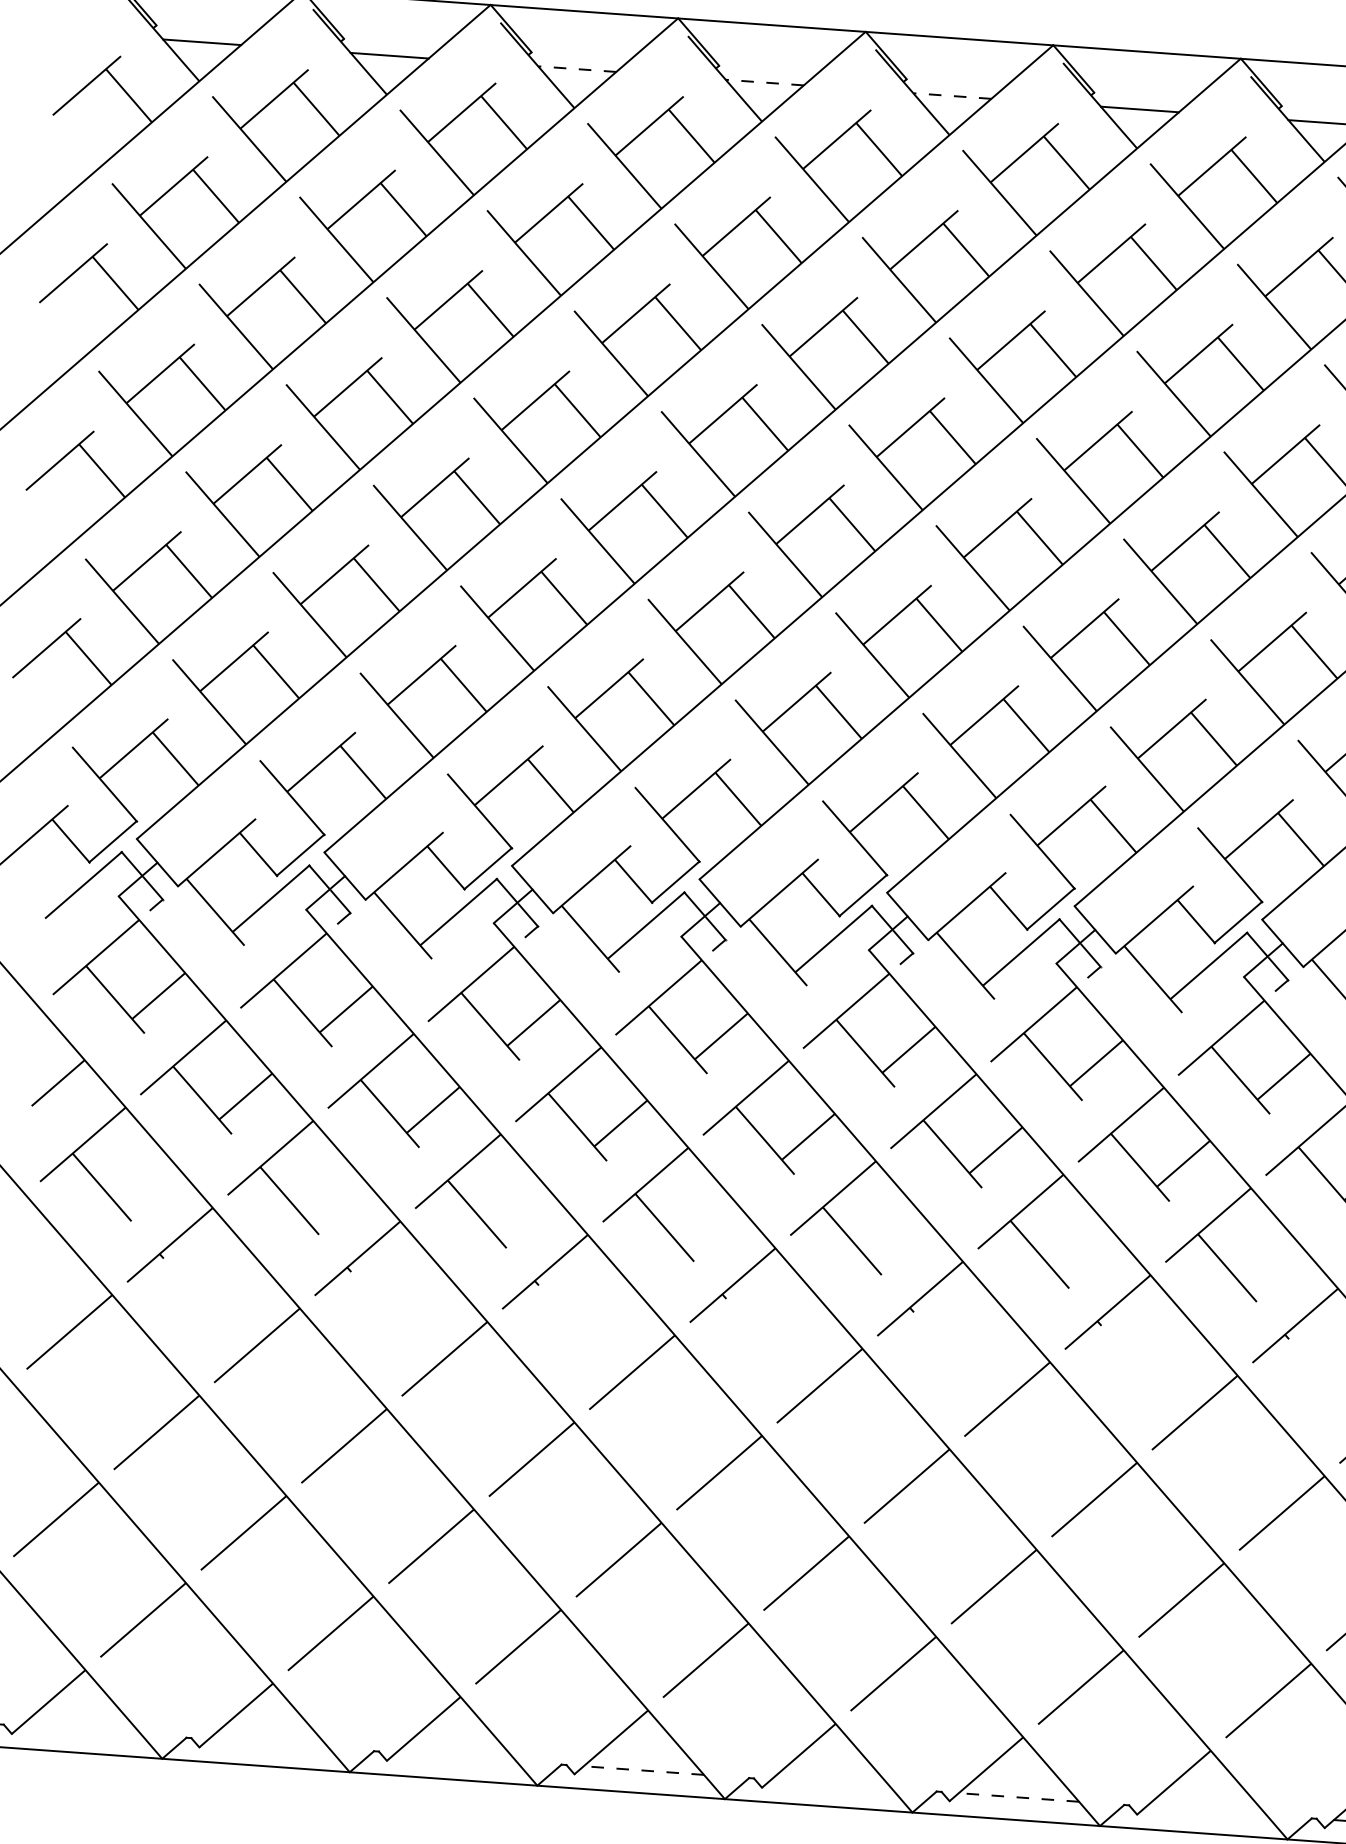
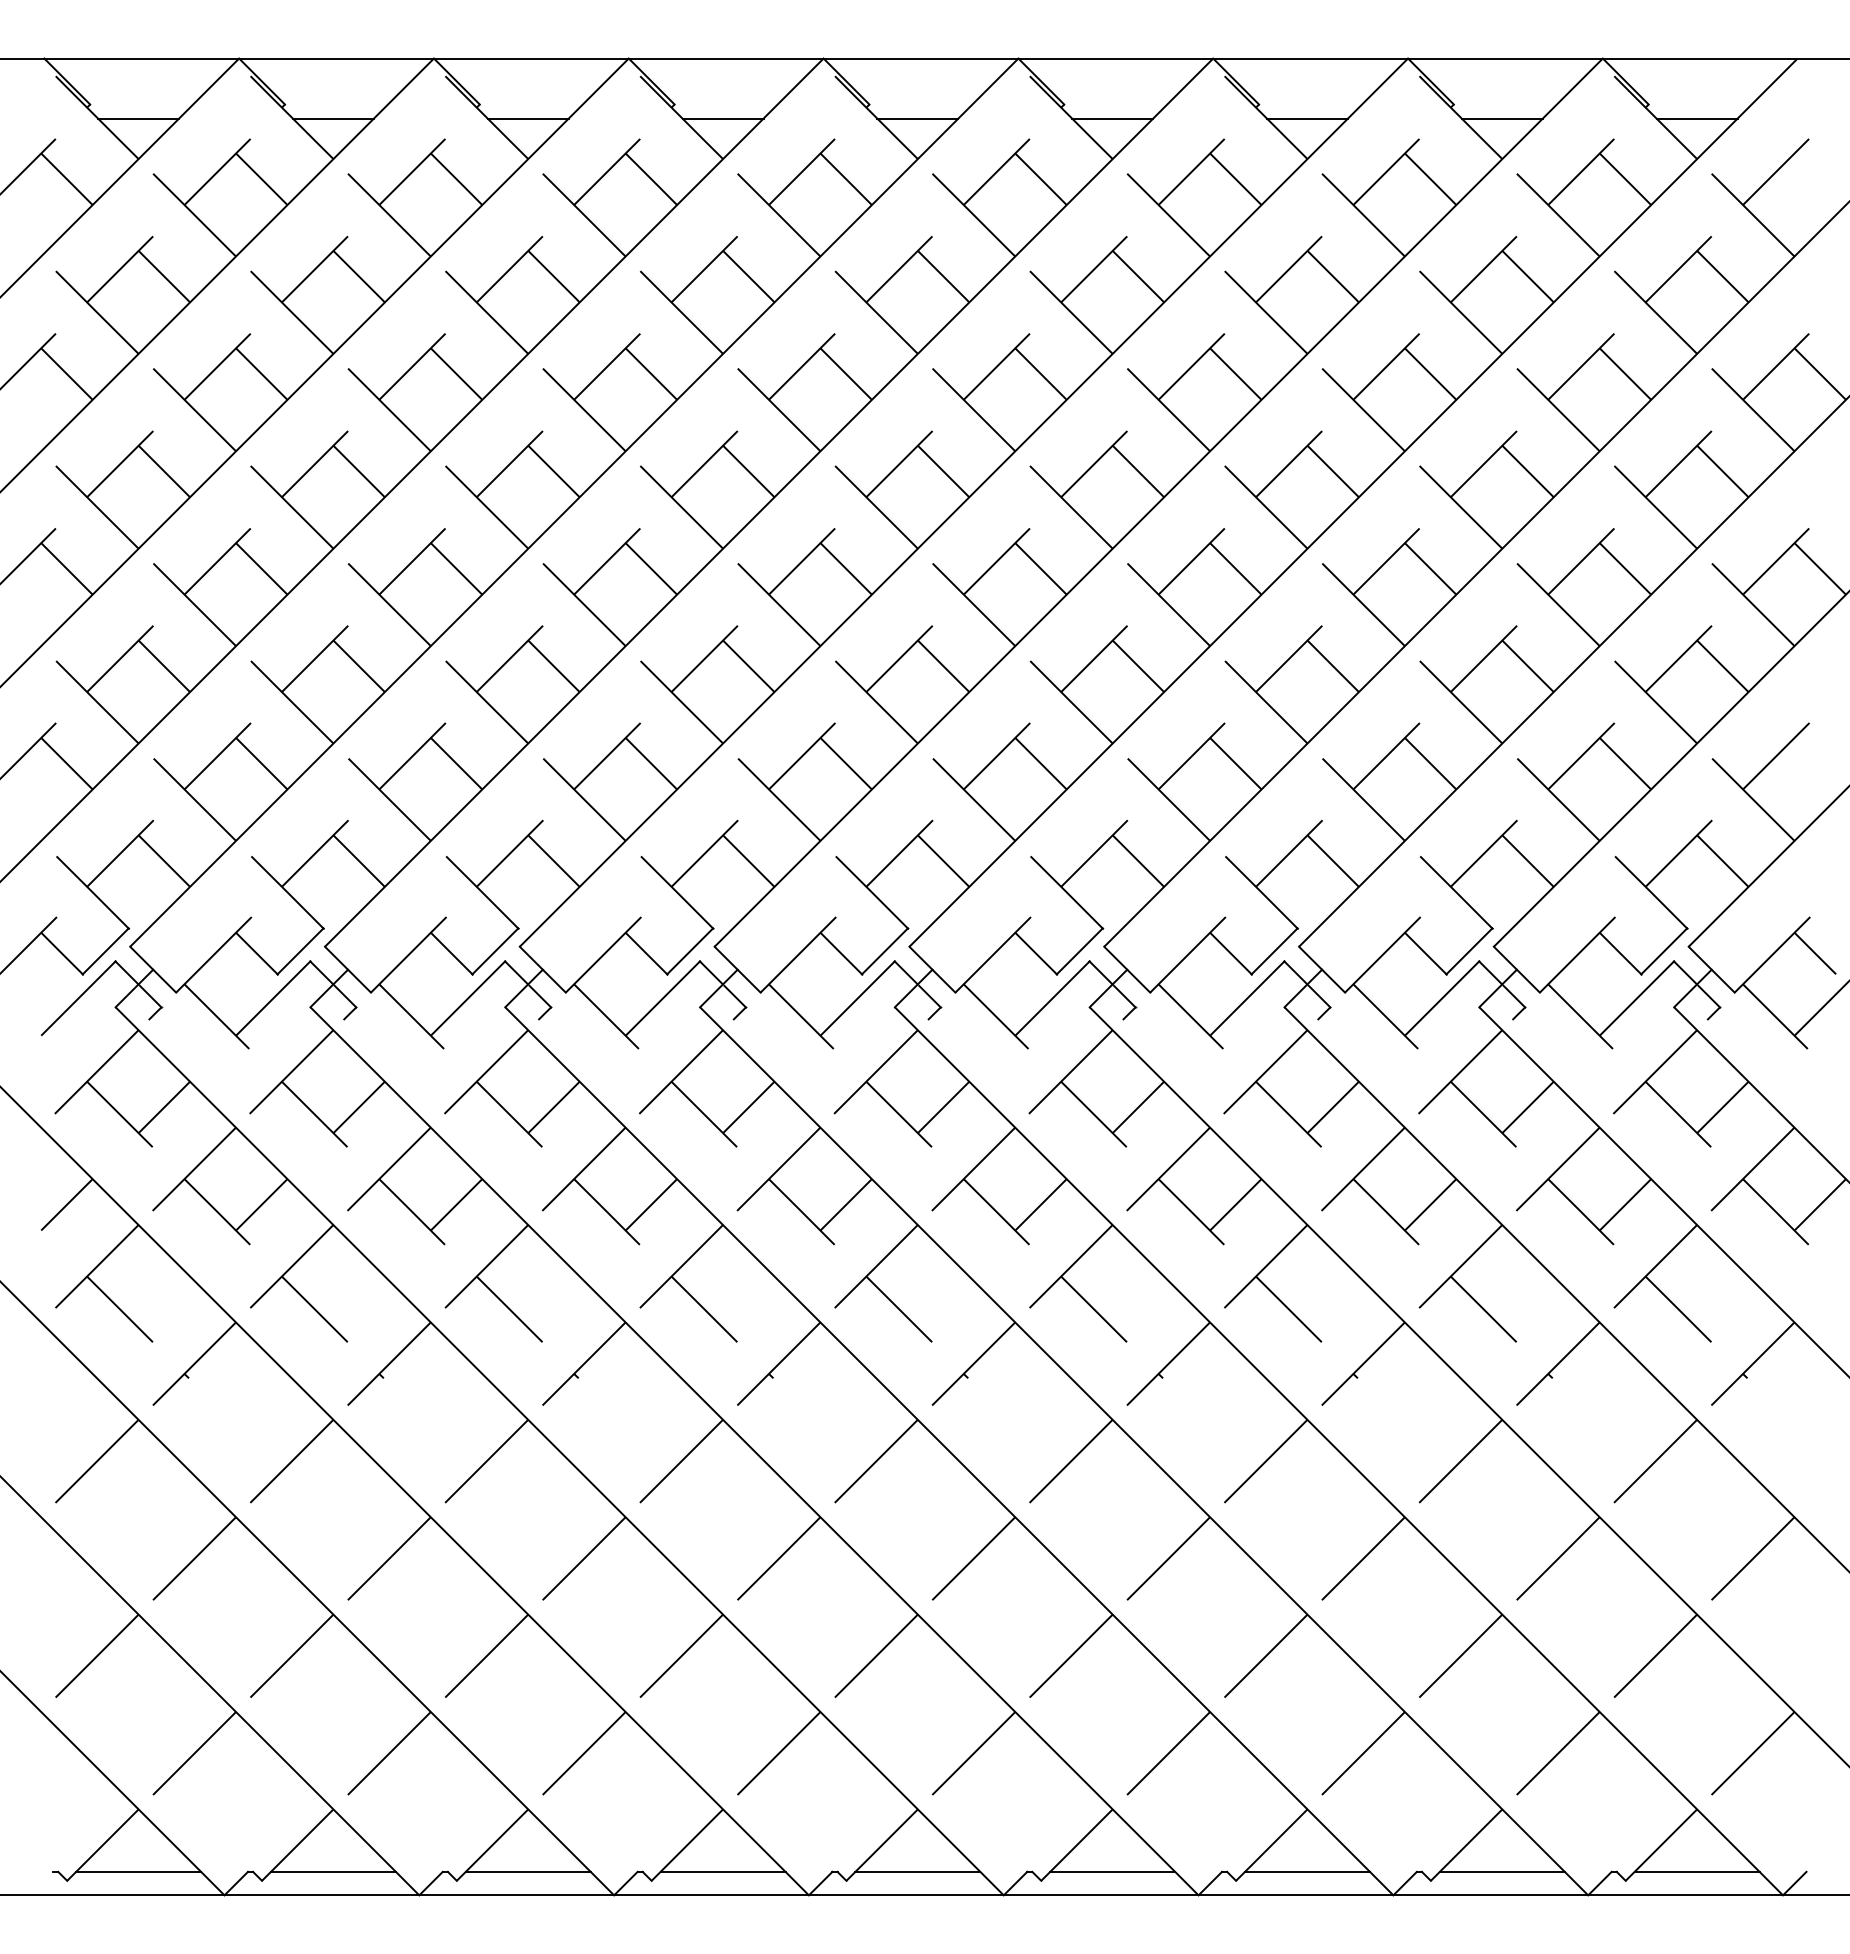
line: (577, 69) -> (528, 118), dashed -> solid
line: (765, 82) -> (723, 118), dashed -> solid
line: (952, 95) -> (917, 118), dashed -> solid
line: (81, 1729) -> (138, 1871), added
line: (267, 1743) -> (332, 1871), added
line: (455, 1756) -> (527, 1871), added
line: (643, 1770) -> (722, 1871), dashed -> solid
line: (831, 1783) -> (917, 1871), added
line: (1018, 1797) -> (1112, 1871), dashed -> solid
line: (1206, 1810) -> (1307, 1871), added

